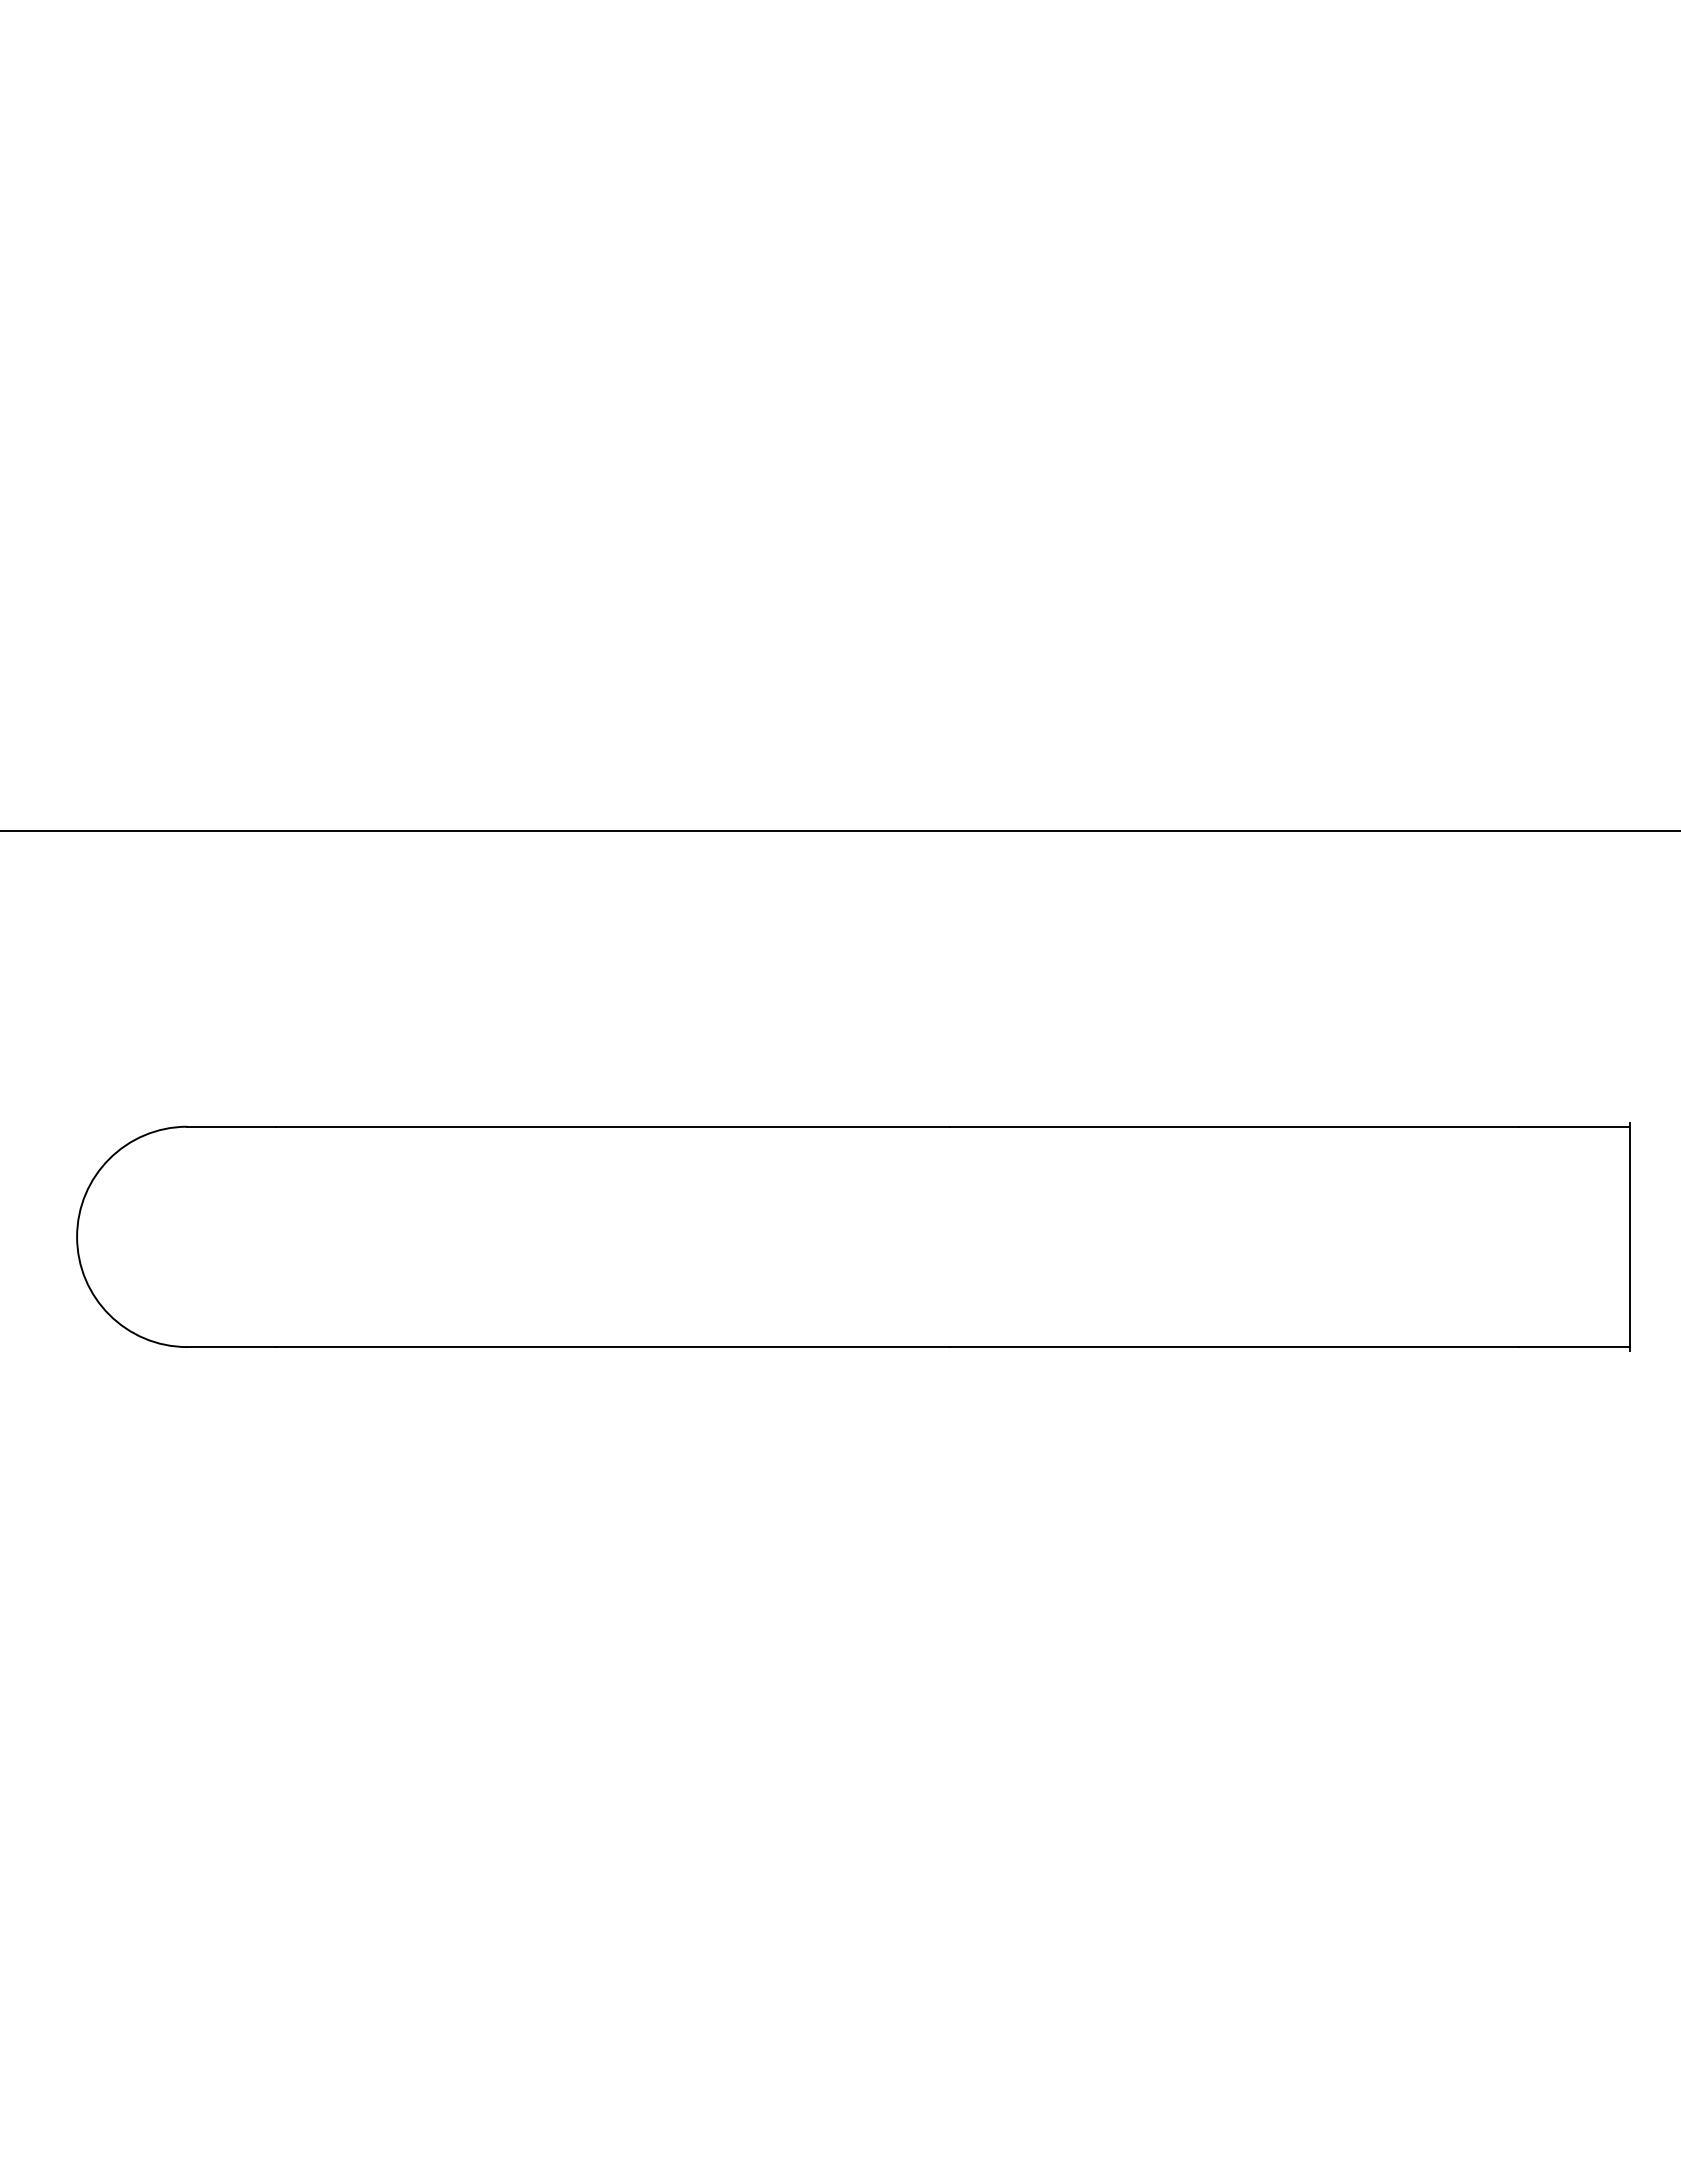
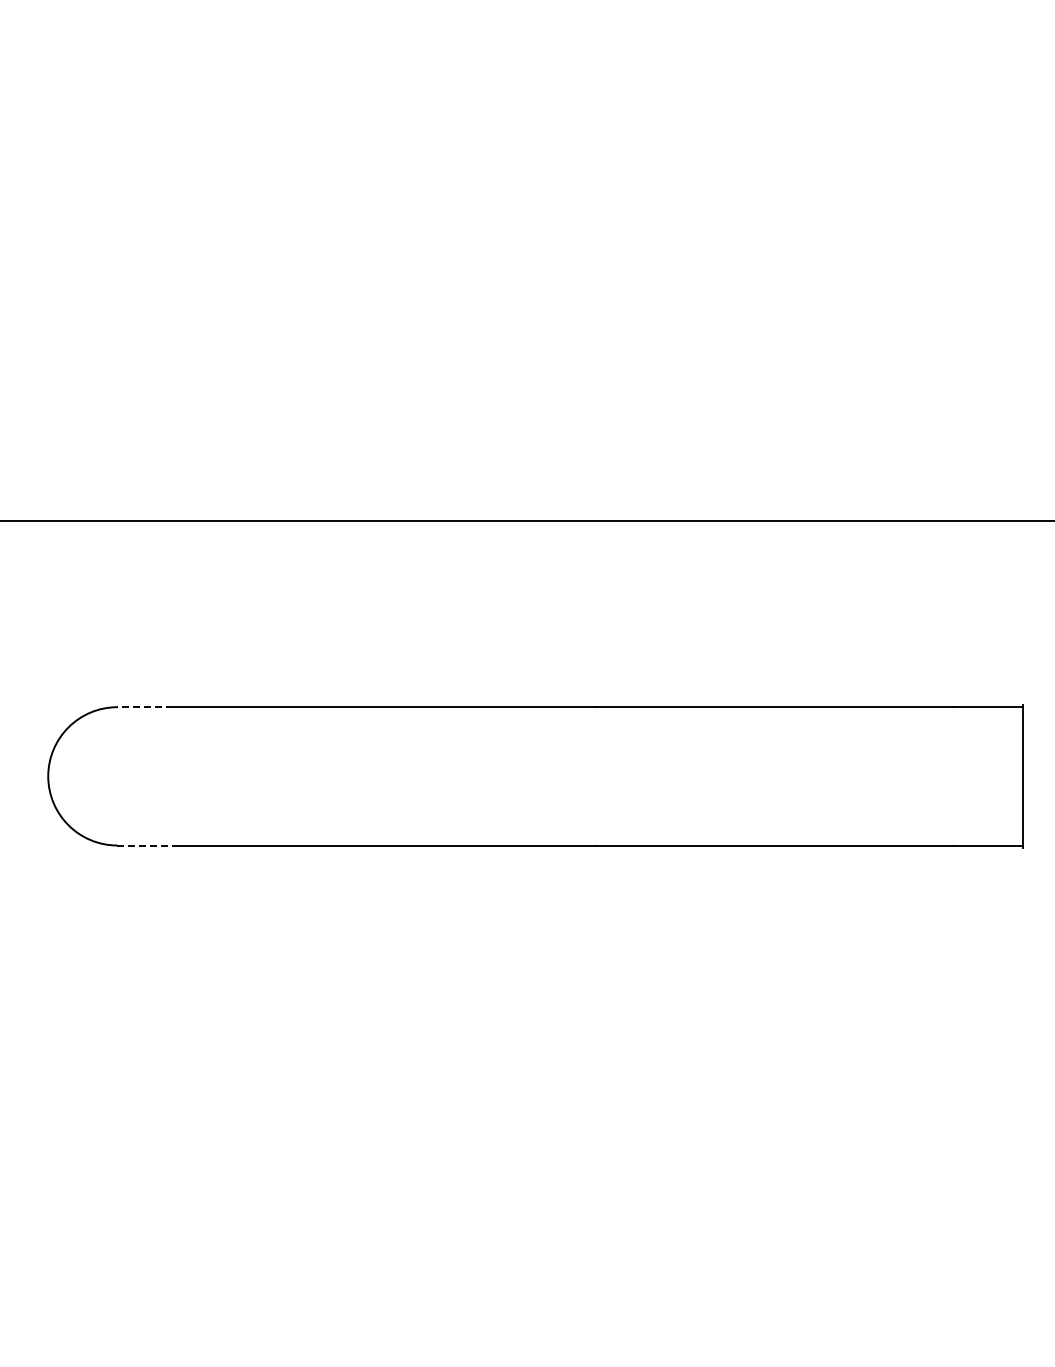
line: (232, 1127) -> (145, 707), solid -> dashed
line: (232, 1347) -> (145, 845), solid -> dashed

